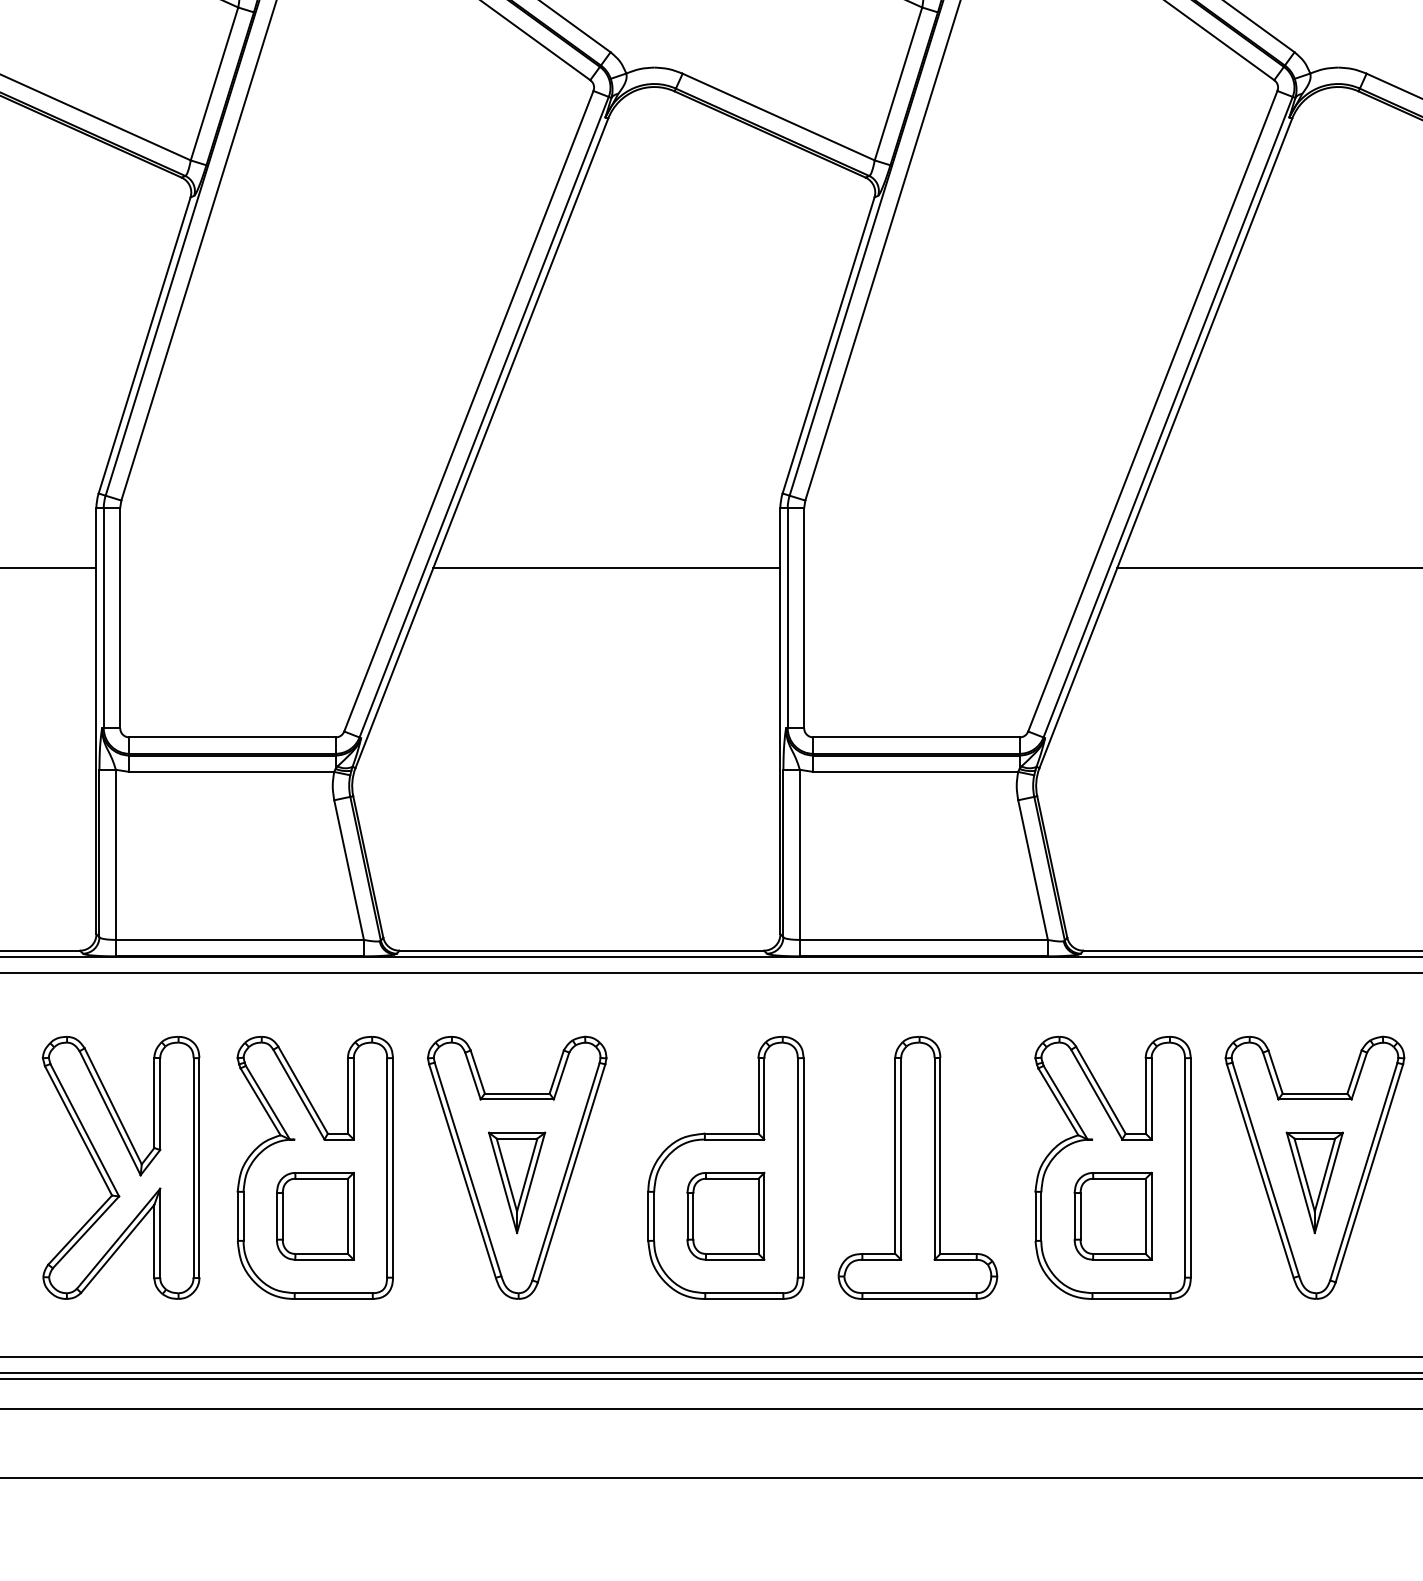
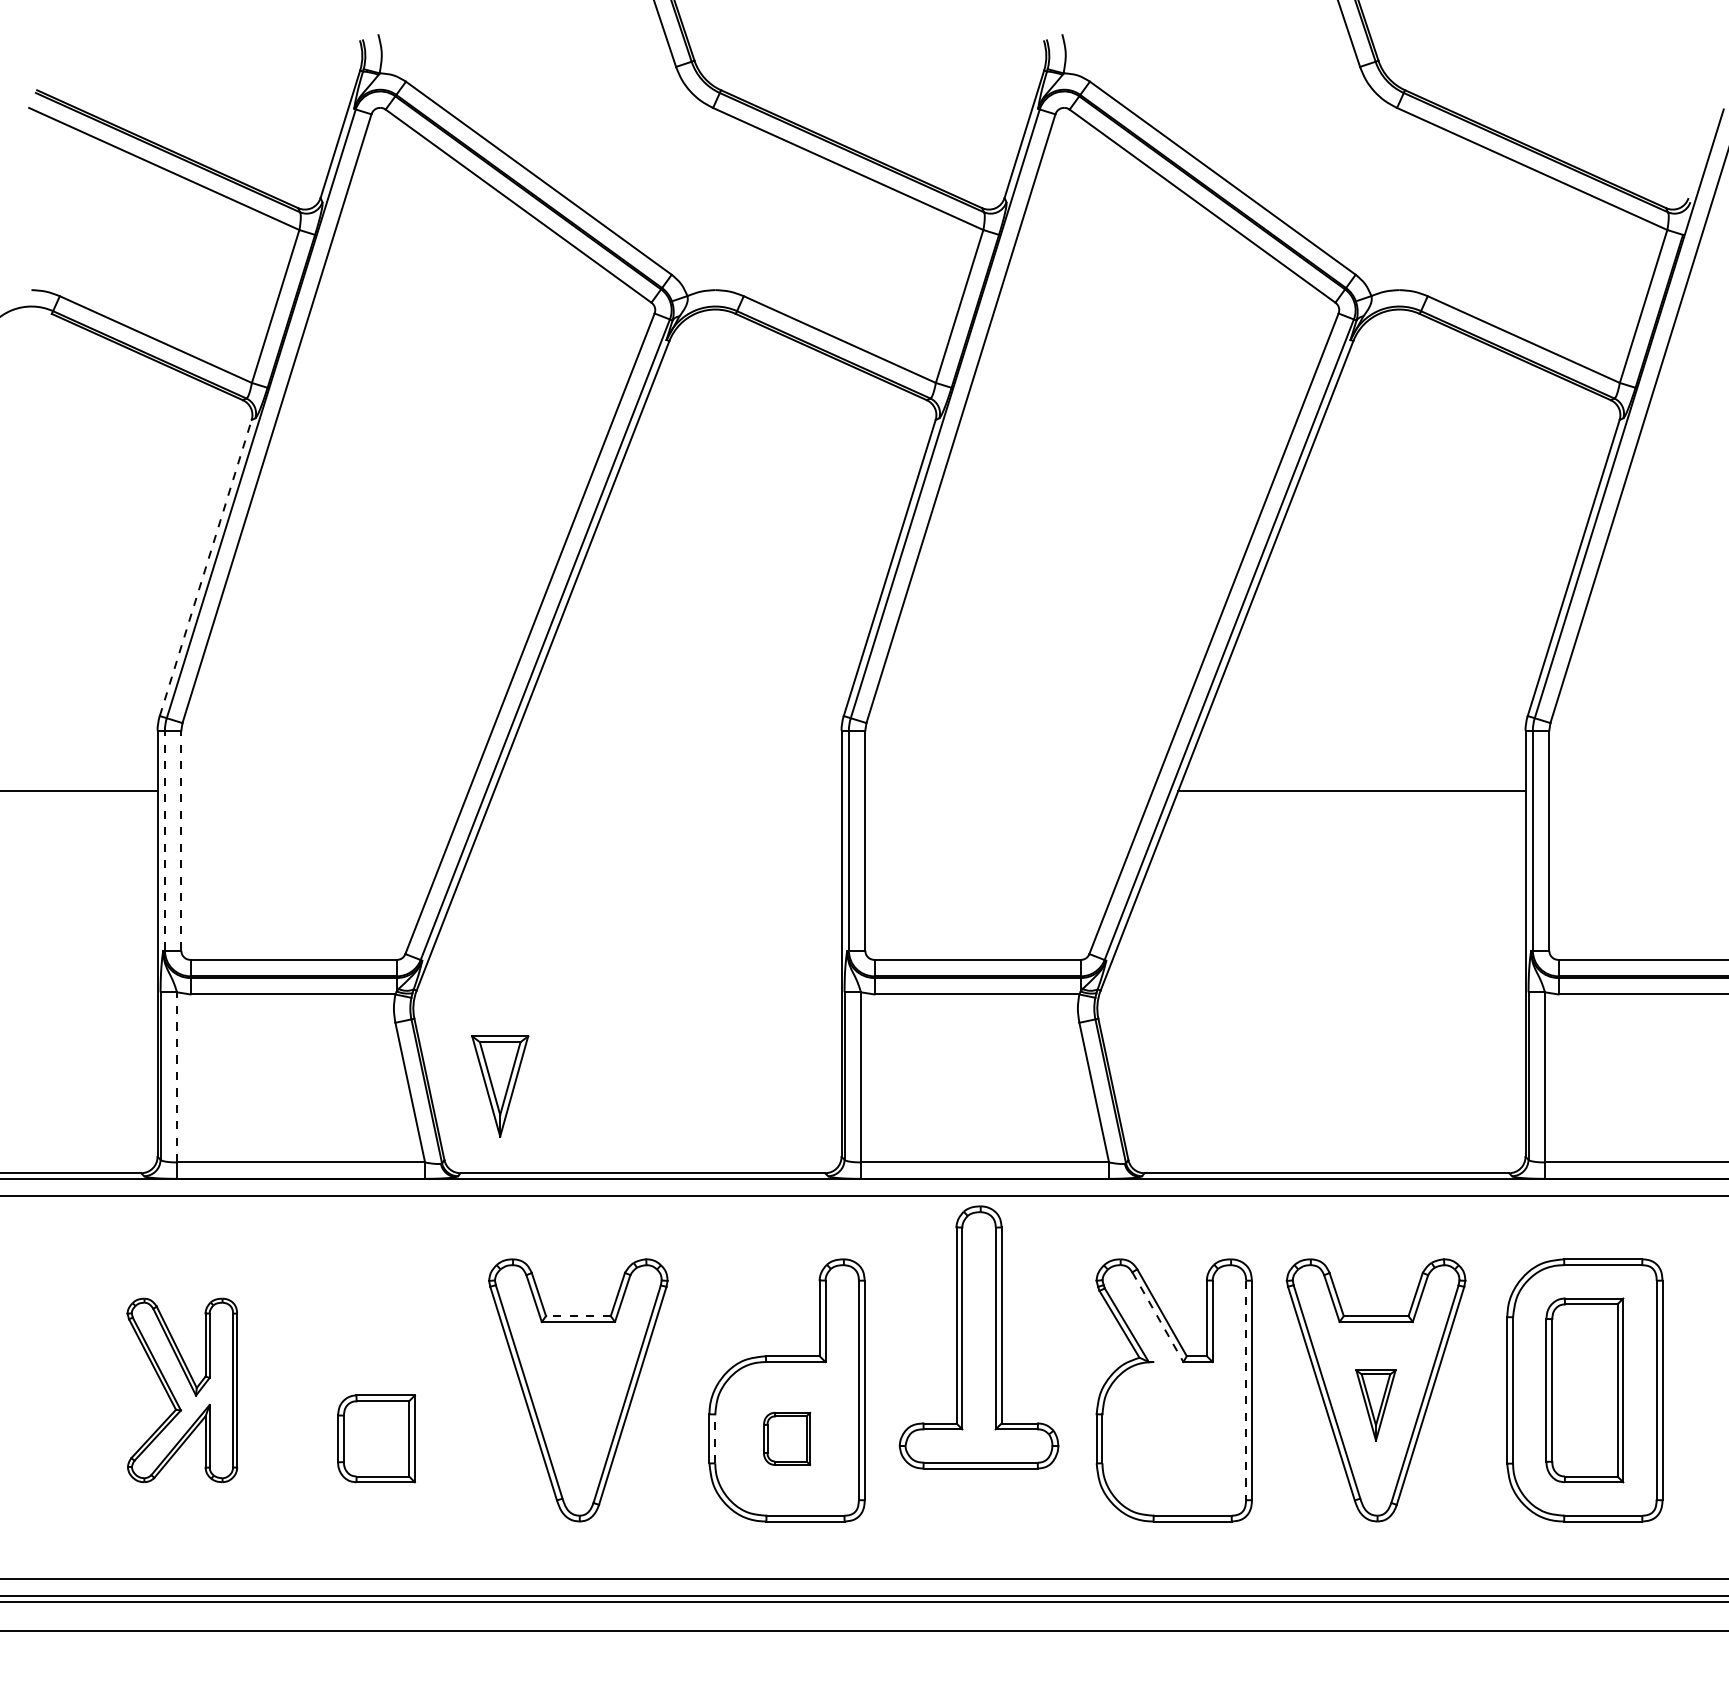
line: (144, 344) -> (205, 567), solid -> dashed
line: (606, 567) -> (667, 790), removed
line: (103, 617) -> (164, 840), solid -> dashed
line: (120, 617) -> (181, 840), solid -> dashed
line: (116, 853) -> (177, 1076), solid -> dashed
line: (516, 1093) -> (577, 1316), solid -> dashed
line: (1096, 1094) -> (1157, 1317), solid -> dashed
part: (121, 1167) -> (182, 1390), size x0.7
part: (315, 1167) -> (376, 1390), removed
part: (917, 1167) -> (978, 1337), moved
line: (1185, 1167) -> (1246, 1390), solid -> dashed
part: (517, 1182) -> (500, 1086), moved
part: (1314, 1182) -> (1375, 1405), size x0.7
line: (654, 1215) -> (715, 1438), solid -> dashed
part: (725, 1215) -> (786, 1438), size x0.6
part: (1113, 1215) -> (1174, 1438), removed

